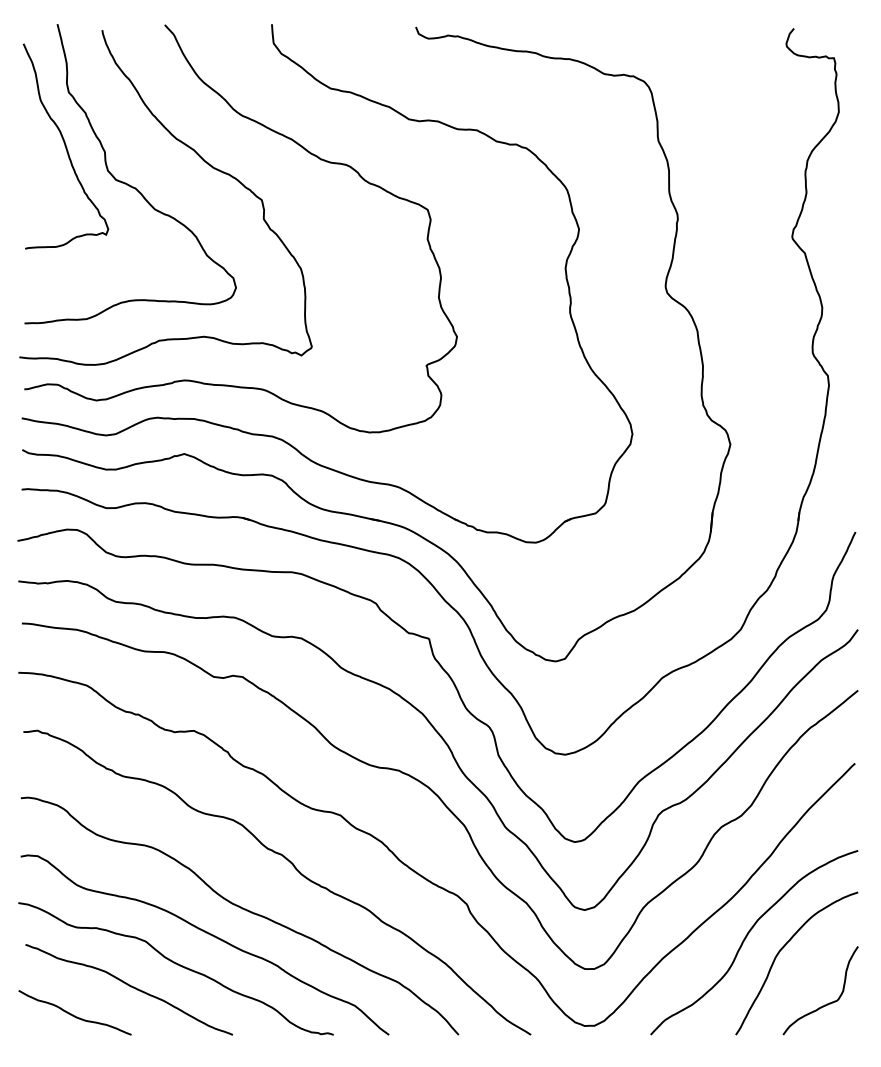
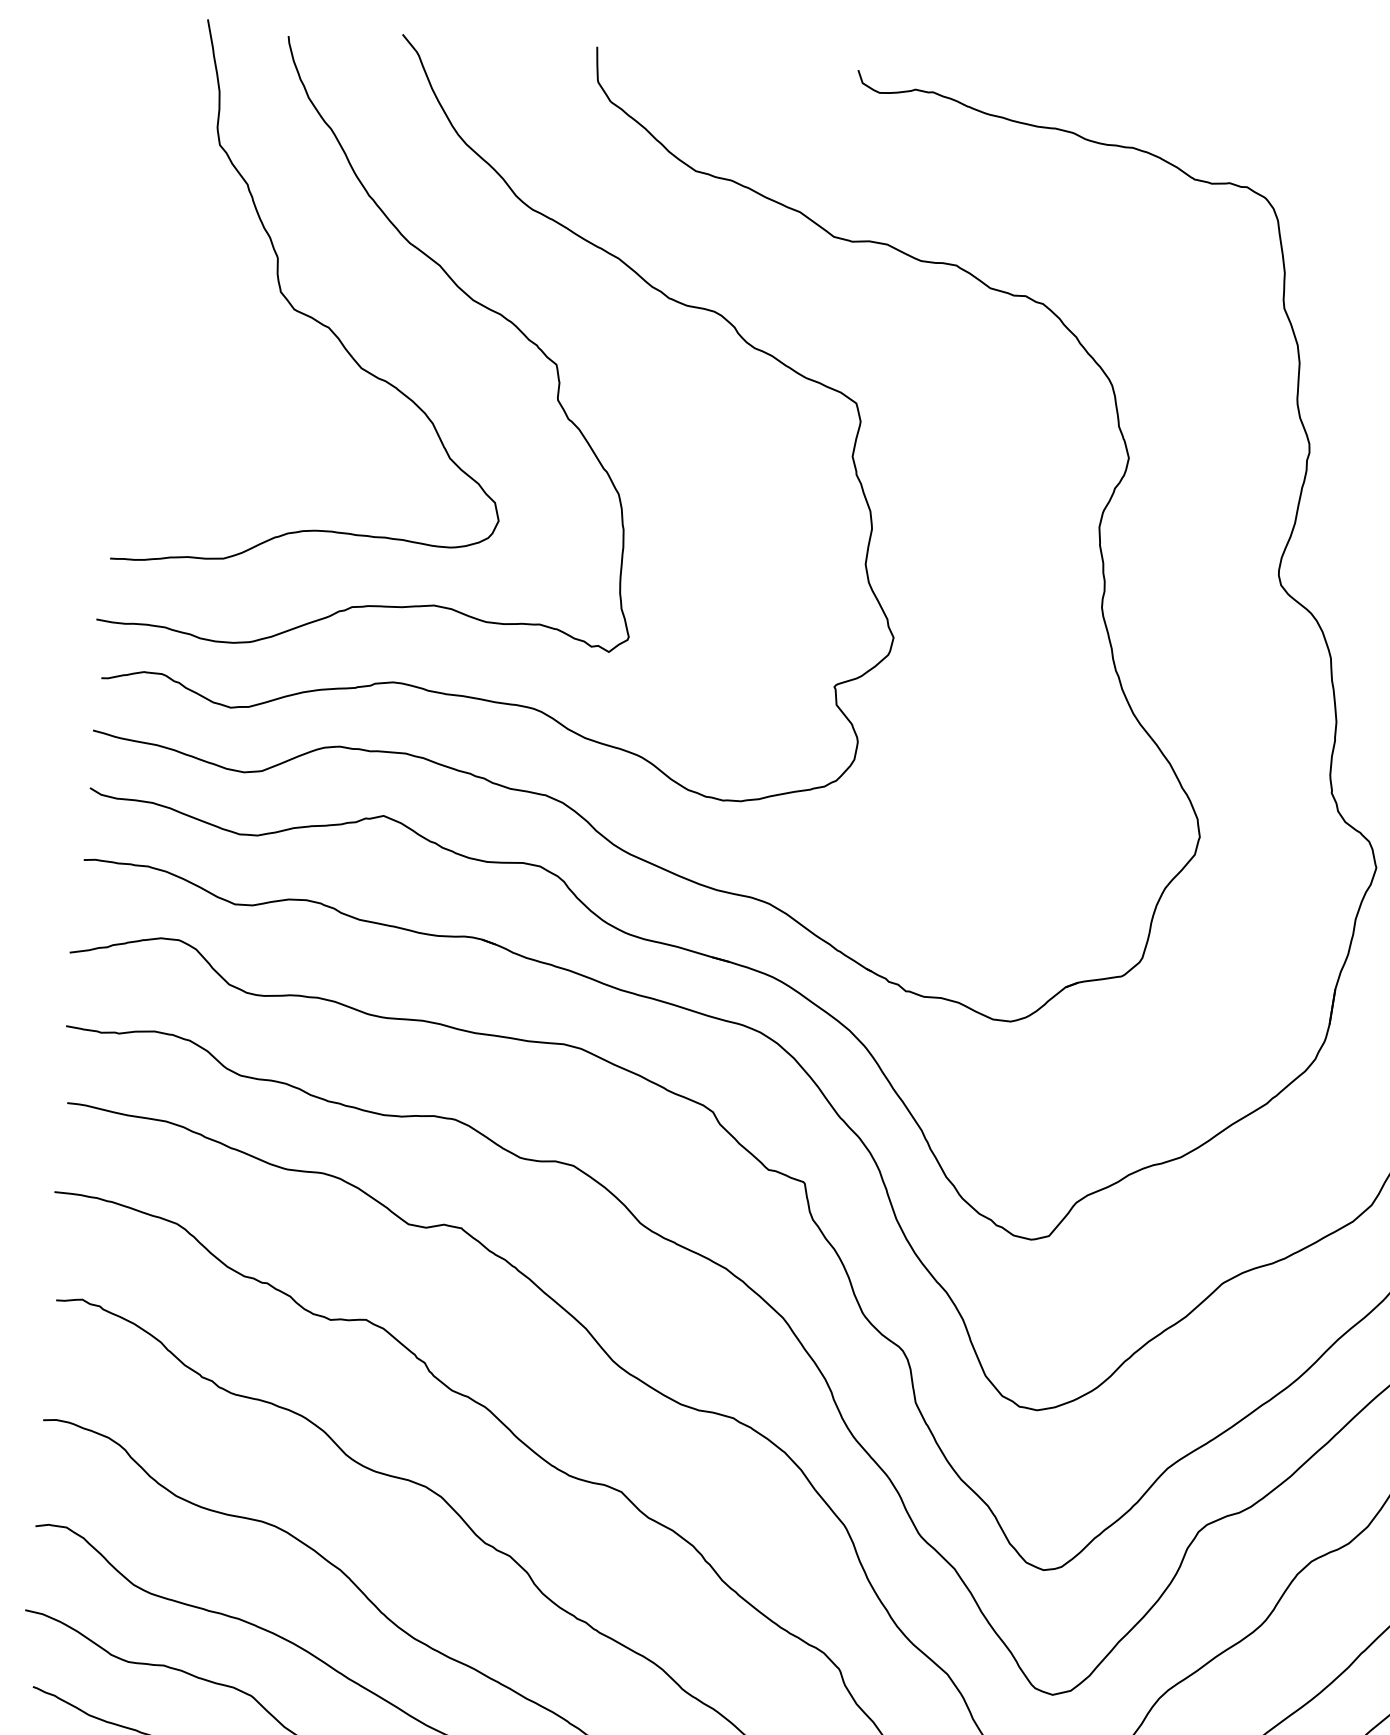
curve: (65, 146) -> (206, 242), removed

